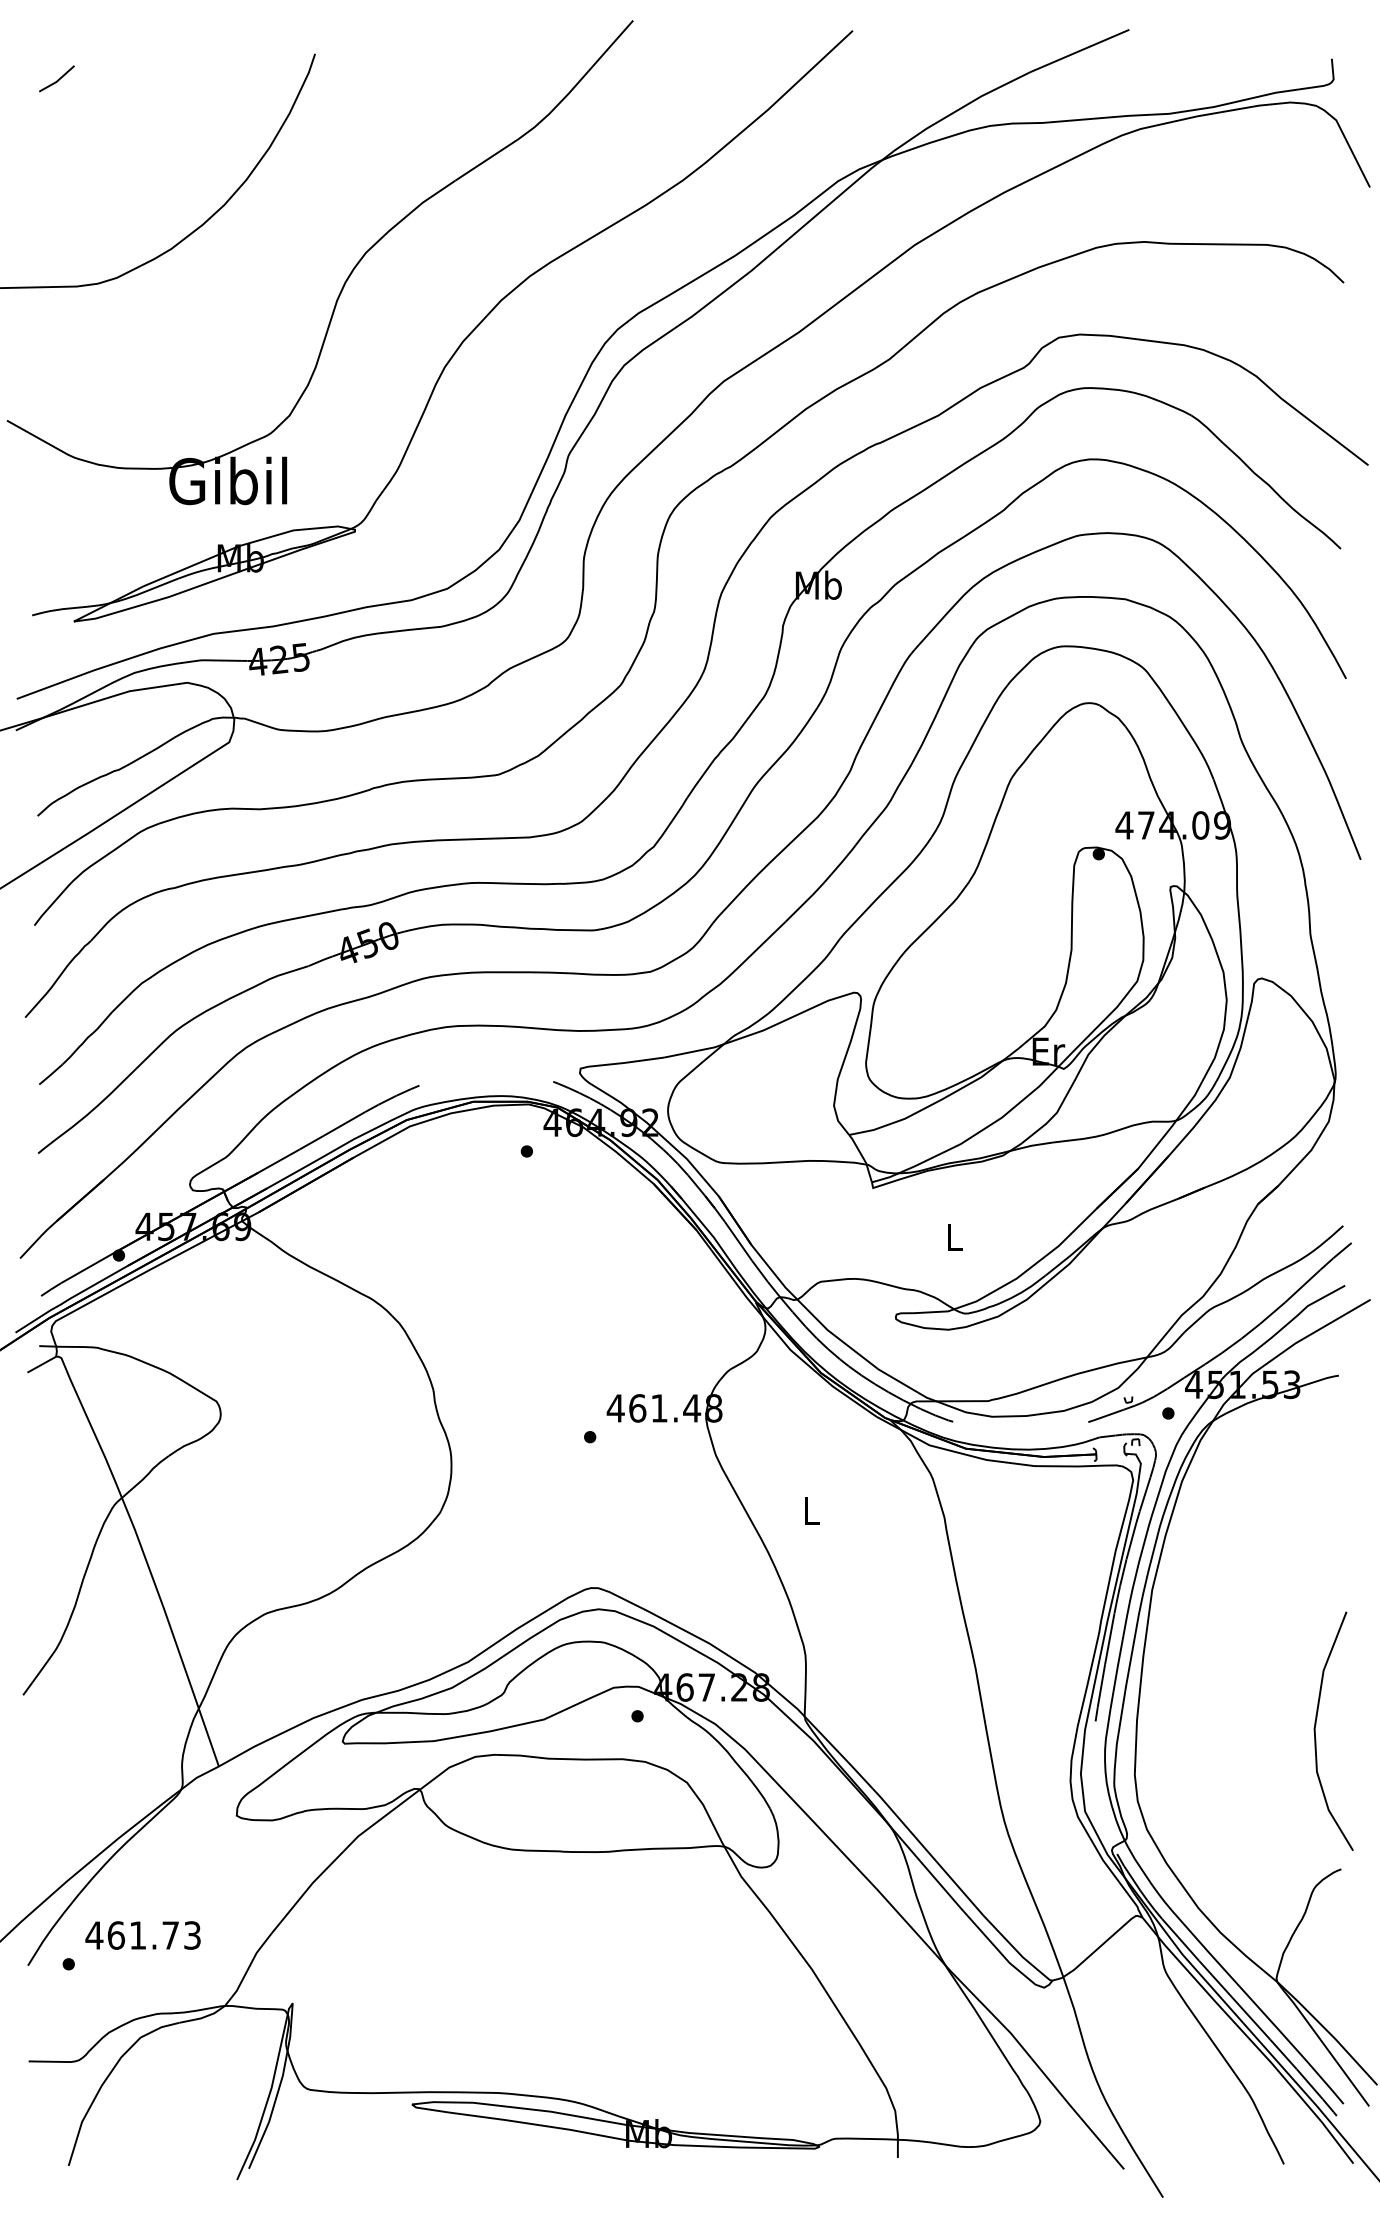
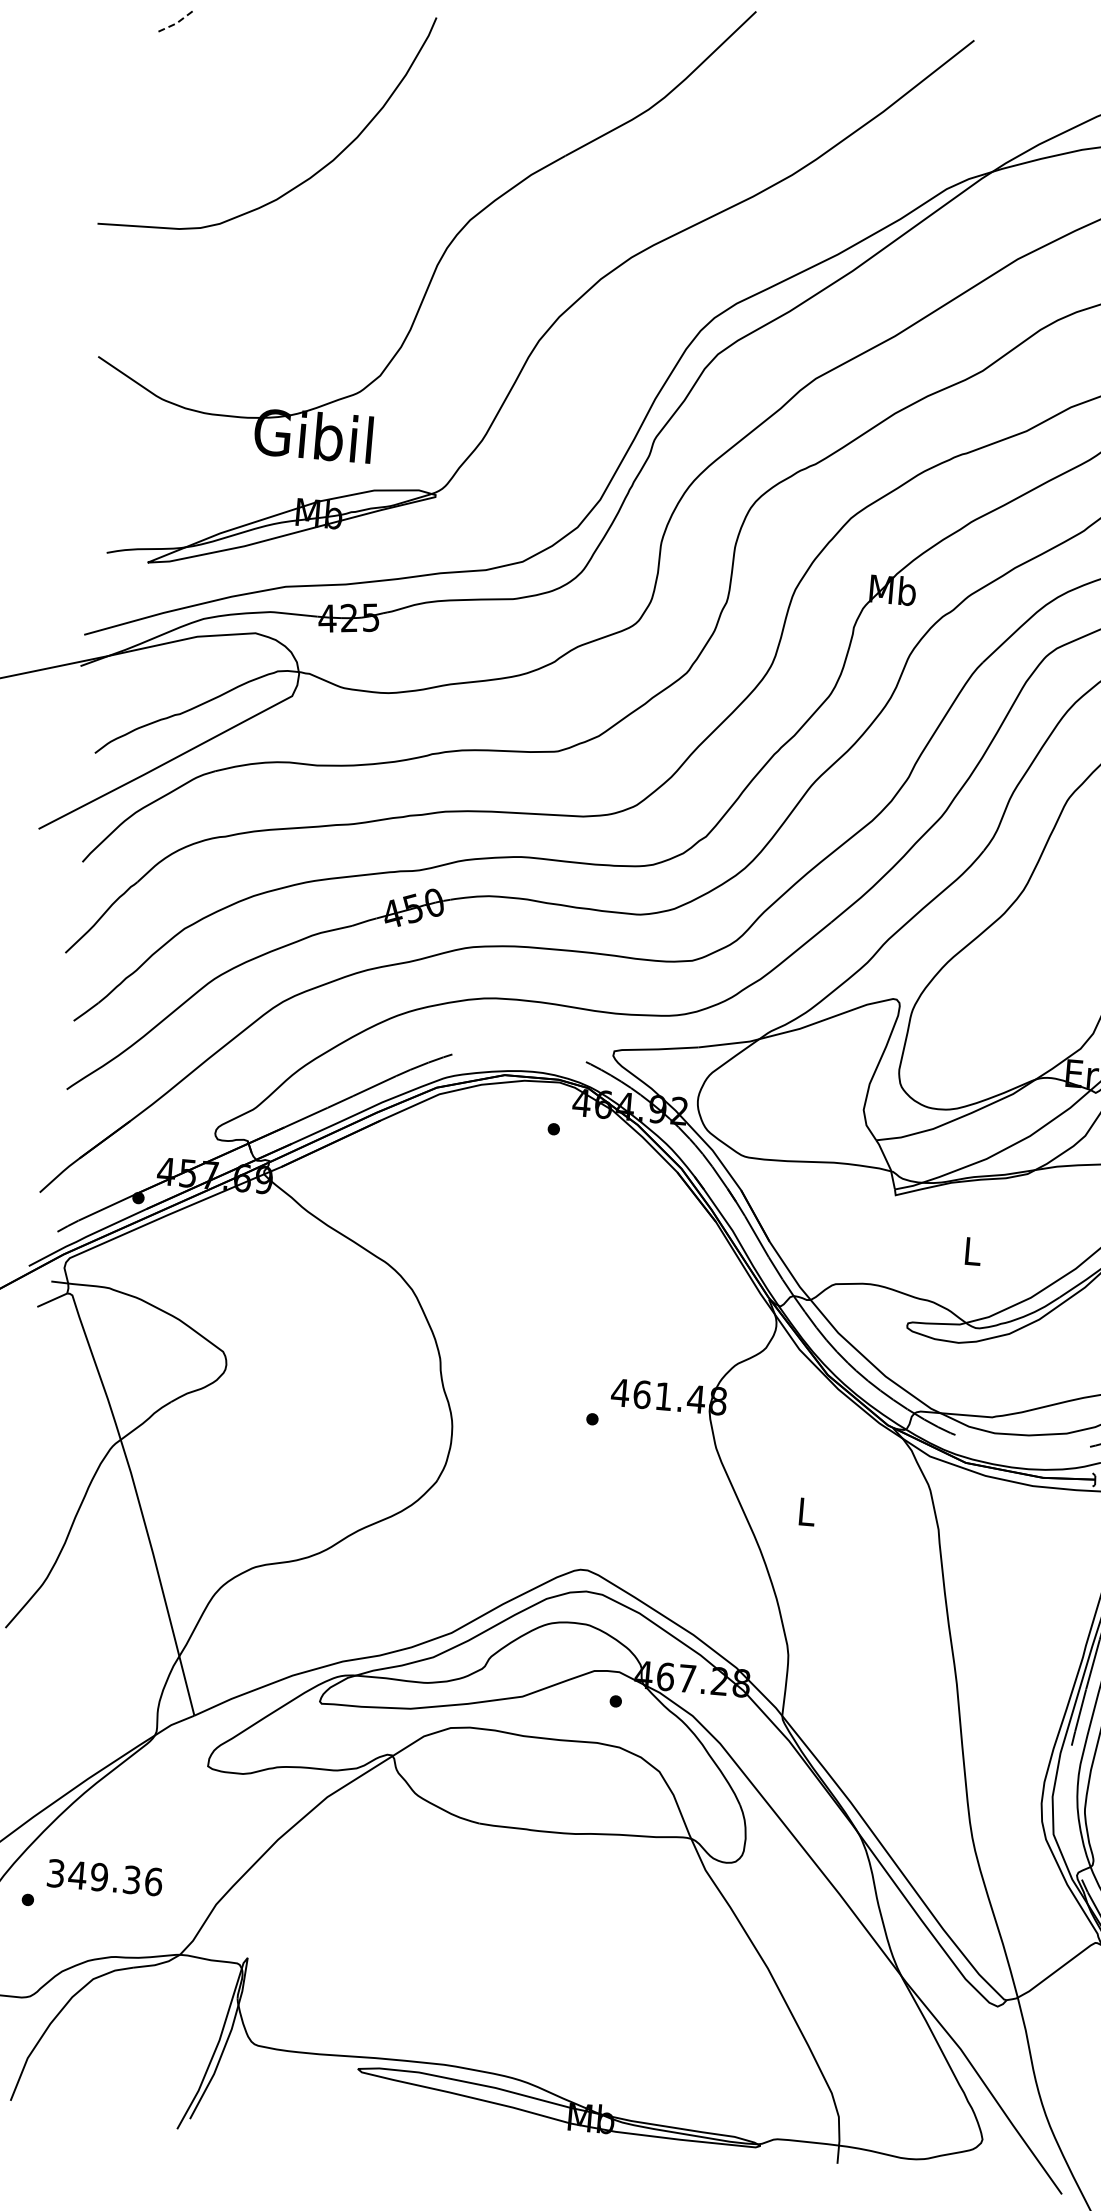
line: (57, 80) -> (177, 22), solid -> dashed
text: (143, 1935) -> (104, 1877), 461.73 -> 349.36

